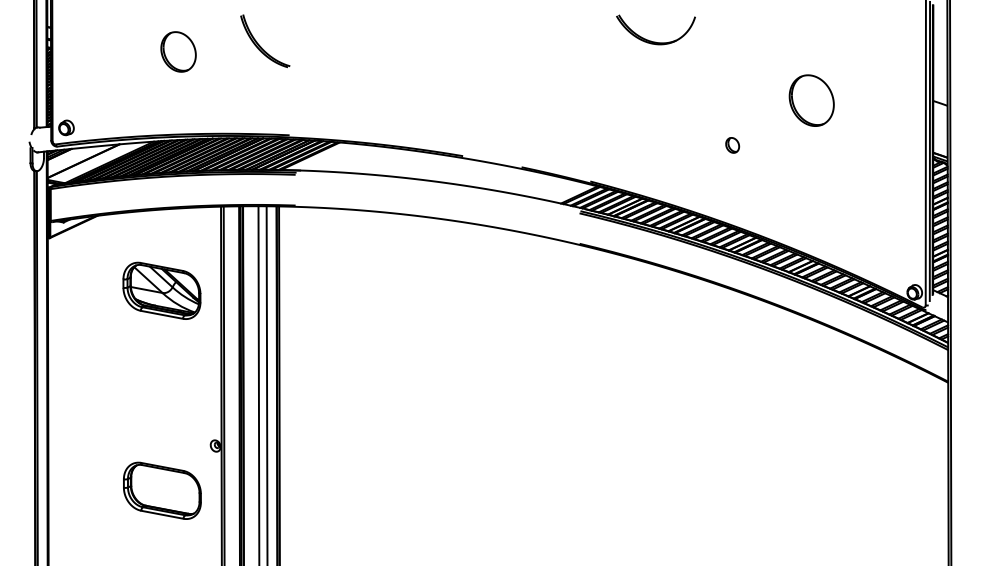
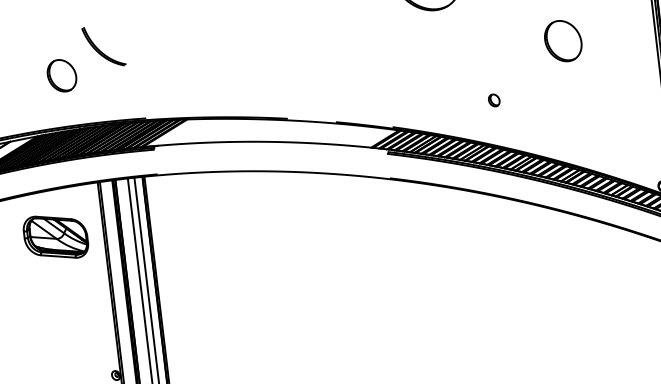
part: (260, 45) -> (100, 50), moved
part: (178, 51) -> (61, 75), moved
part: (732, 145) -> (494, 100), moved
part: (161, 290) -> (55, 236), moved

